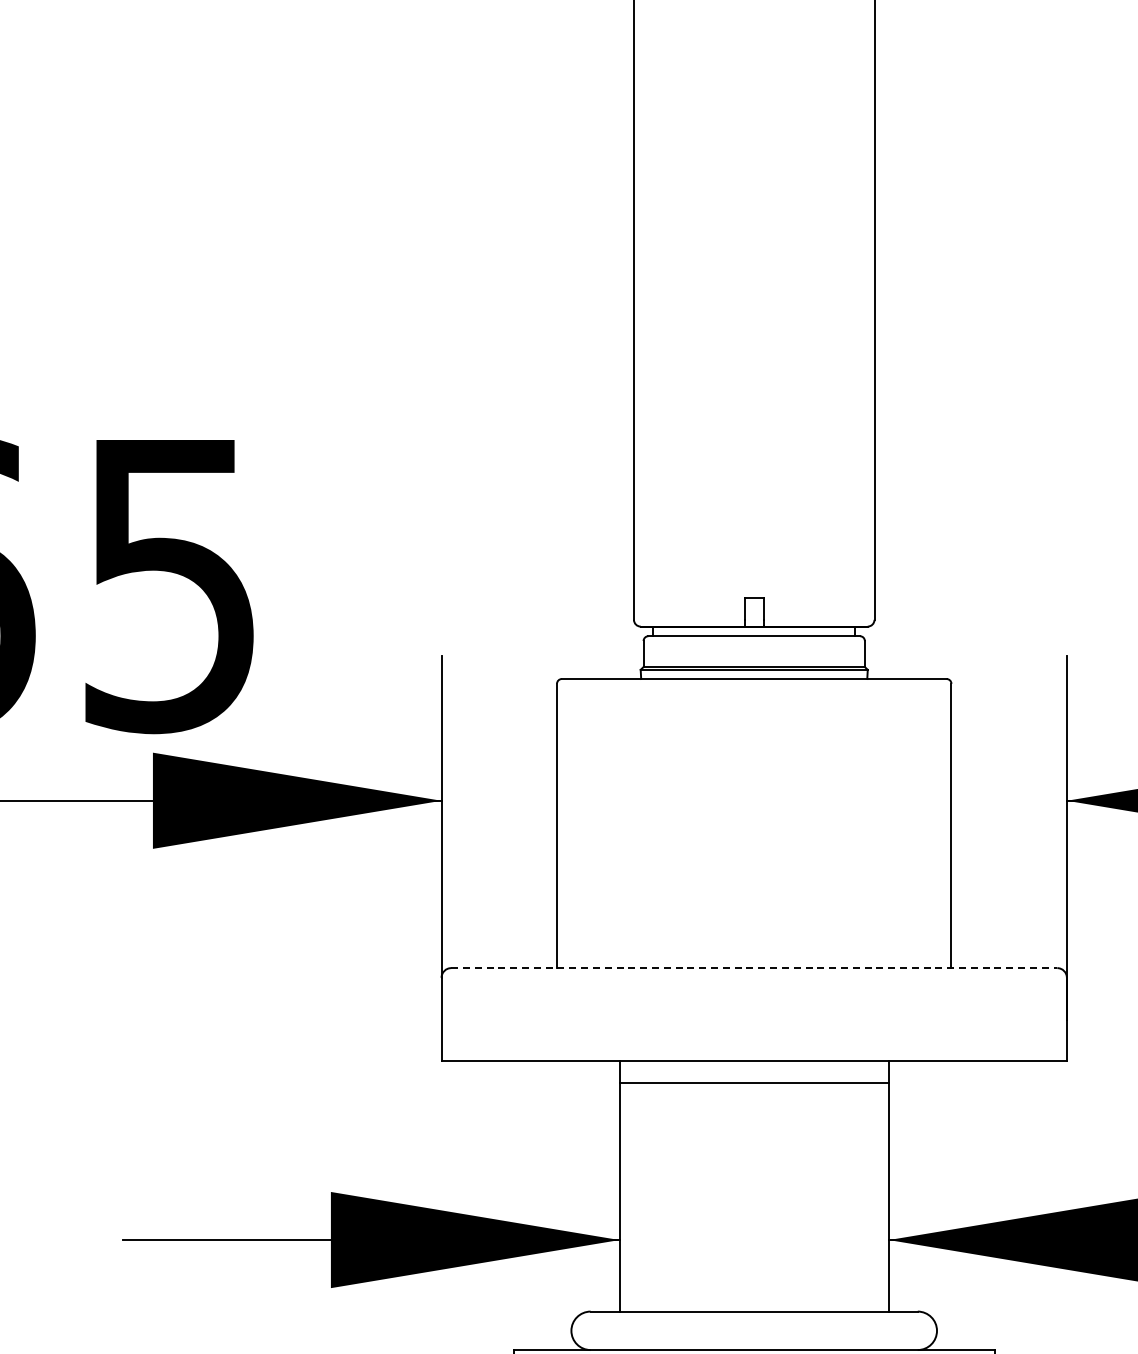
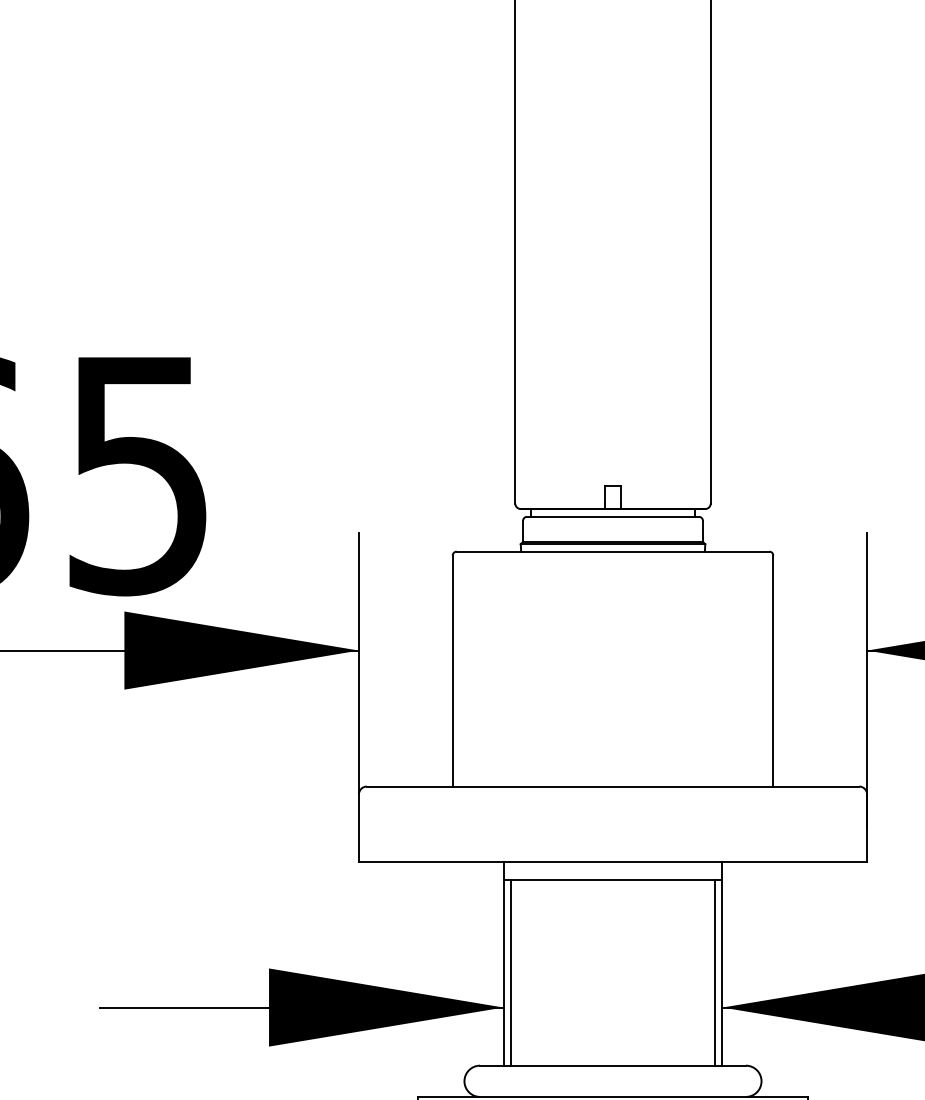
line: (754, 968) -> (613, 786), dashed -> solid
line: (628, 1196) -> (510, 972), added
line: (880, 1196) -> (715, 972), added

